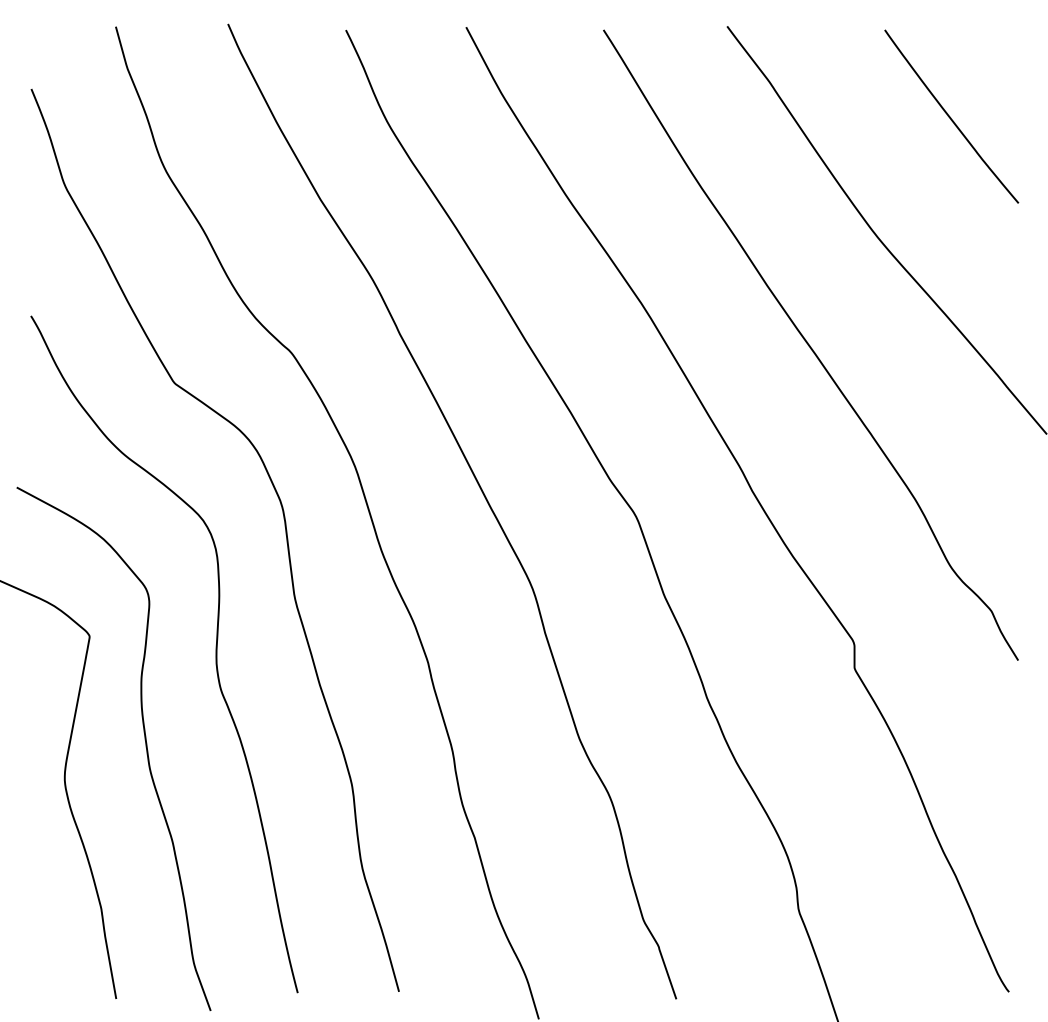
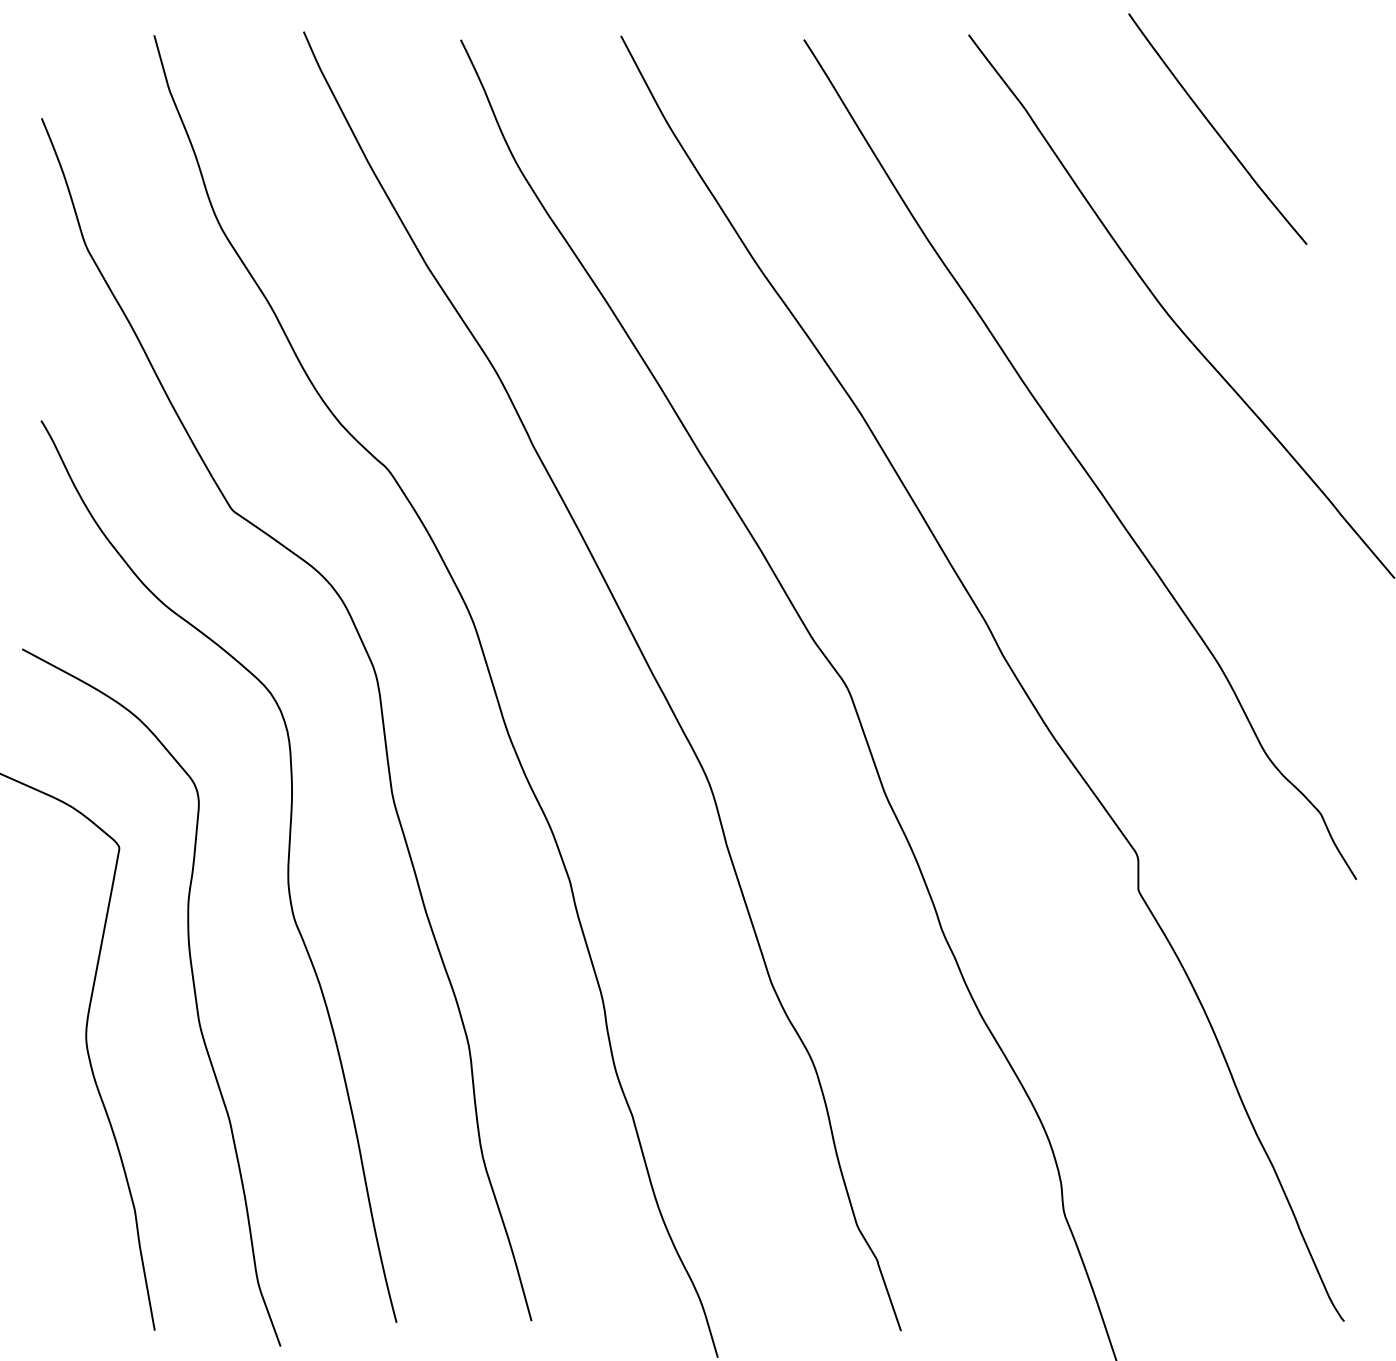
curve: (949, 116) -> (1215, 128), moved

